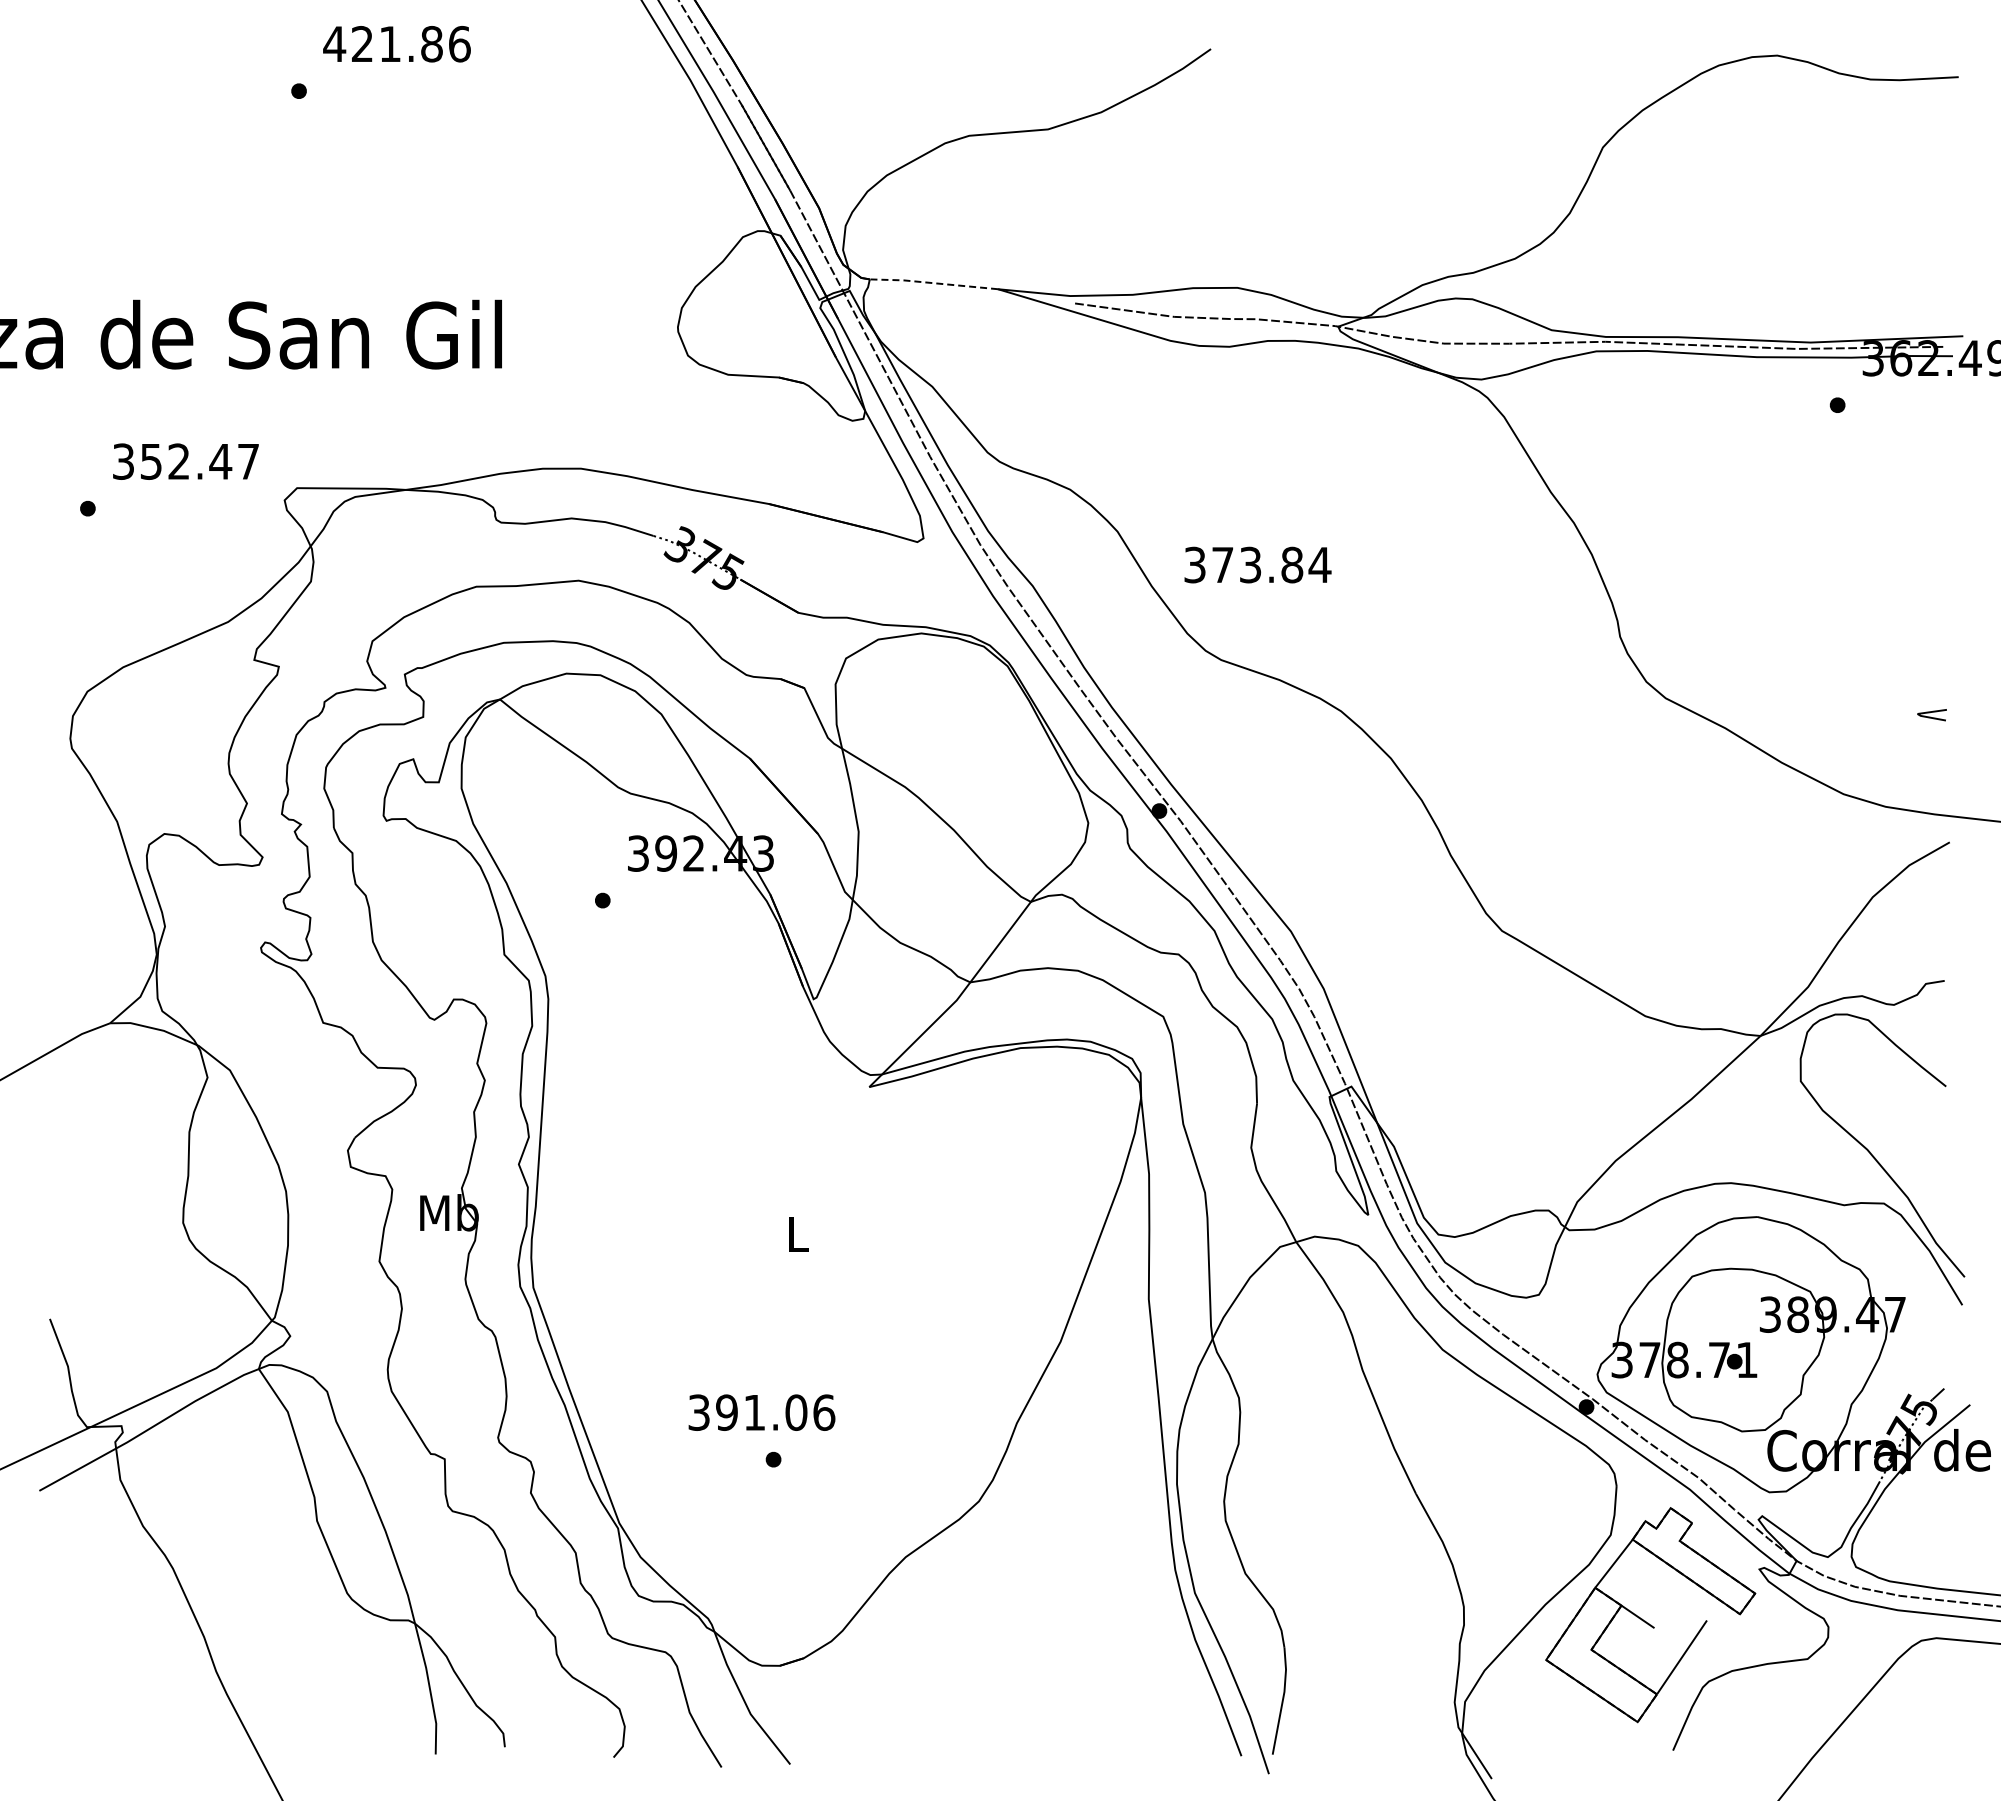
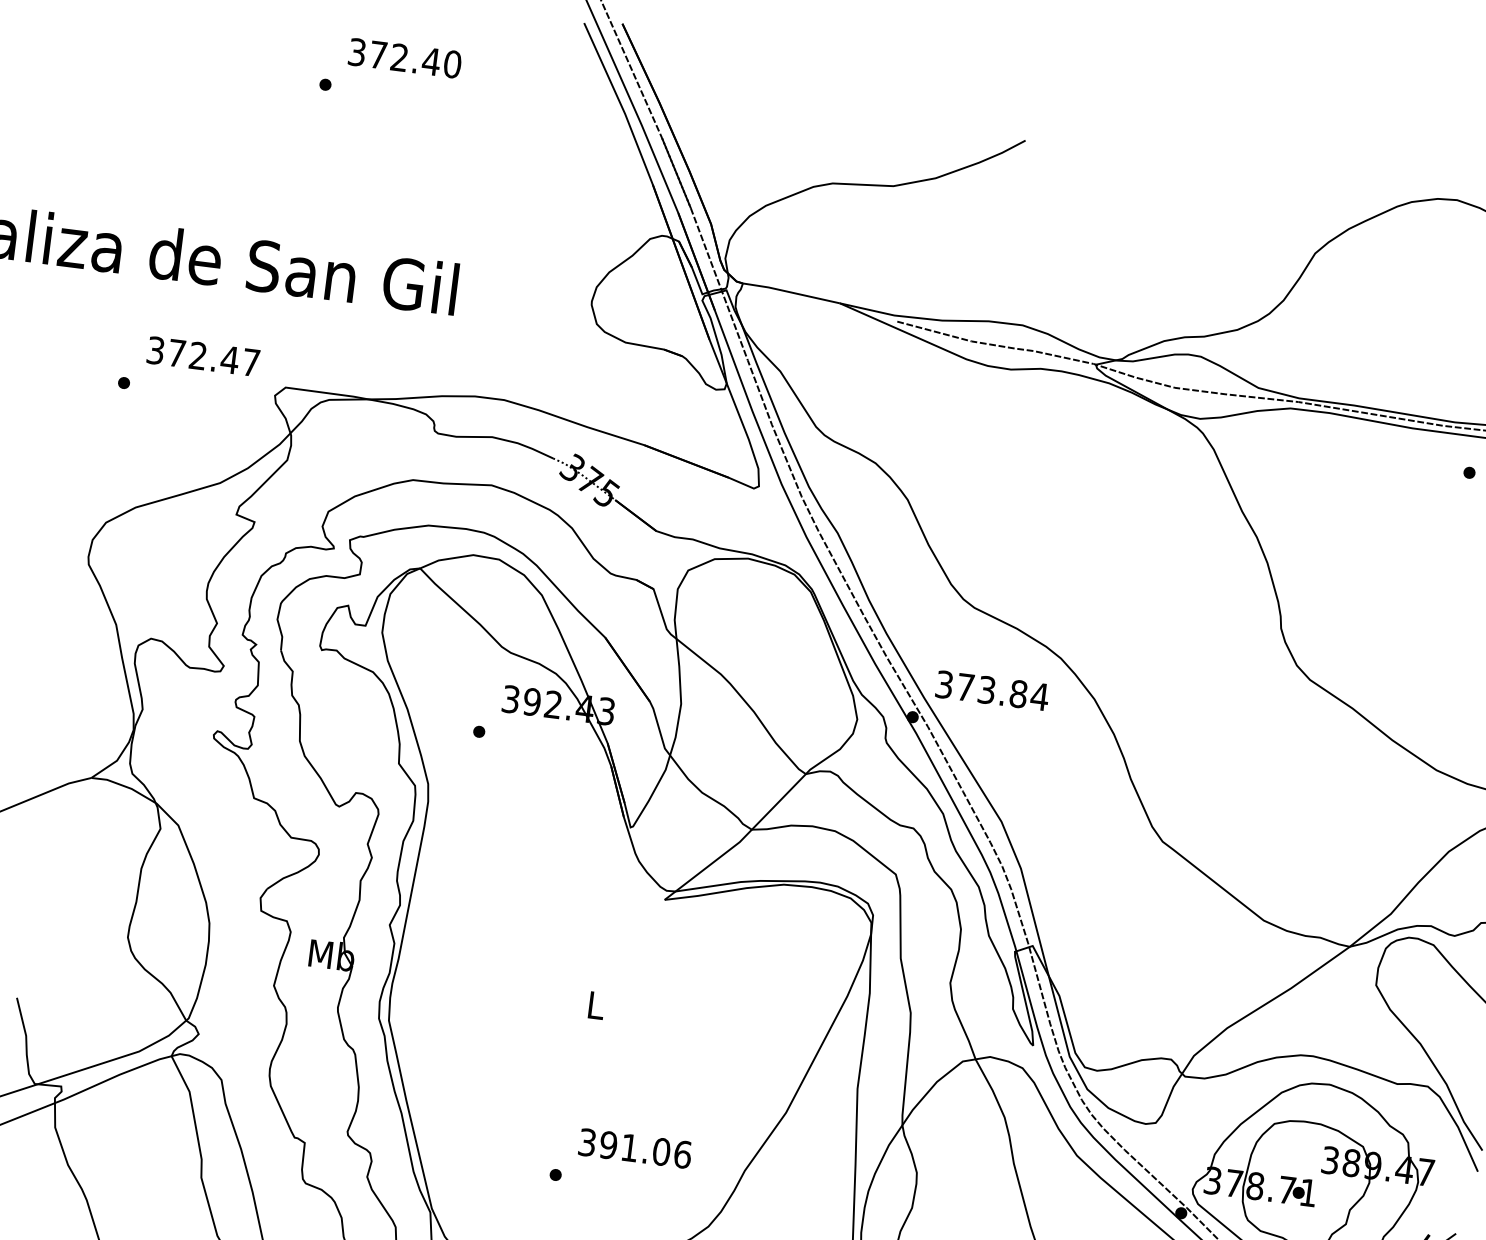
text: (396, 44) -> (404, 58), 421.86 -> 372.40
line: (933, 283) -> (791, 292), dashed -> solid
text: (151, 461) -> (177, 353), 352.47 -> 372.47
text: (1257, 564) -> (992, 690), moved
text: (761, 1412) -> (634, 1148), moved

